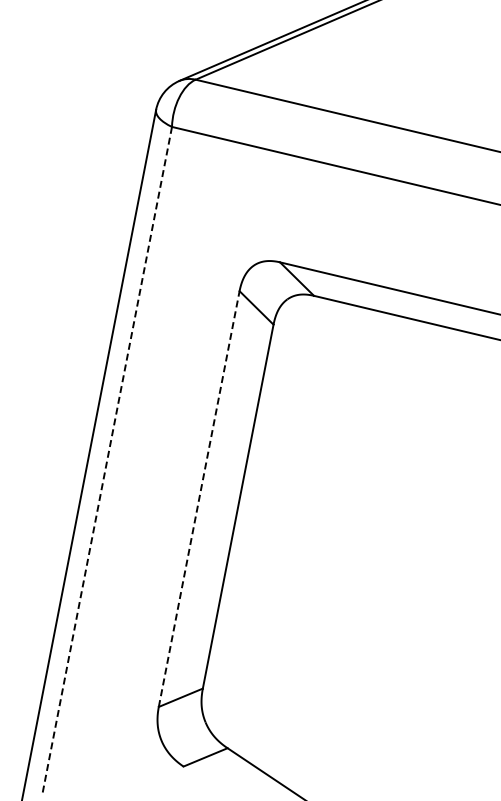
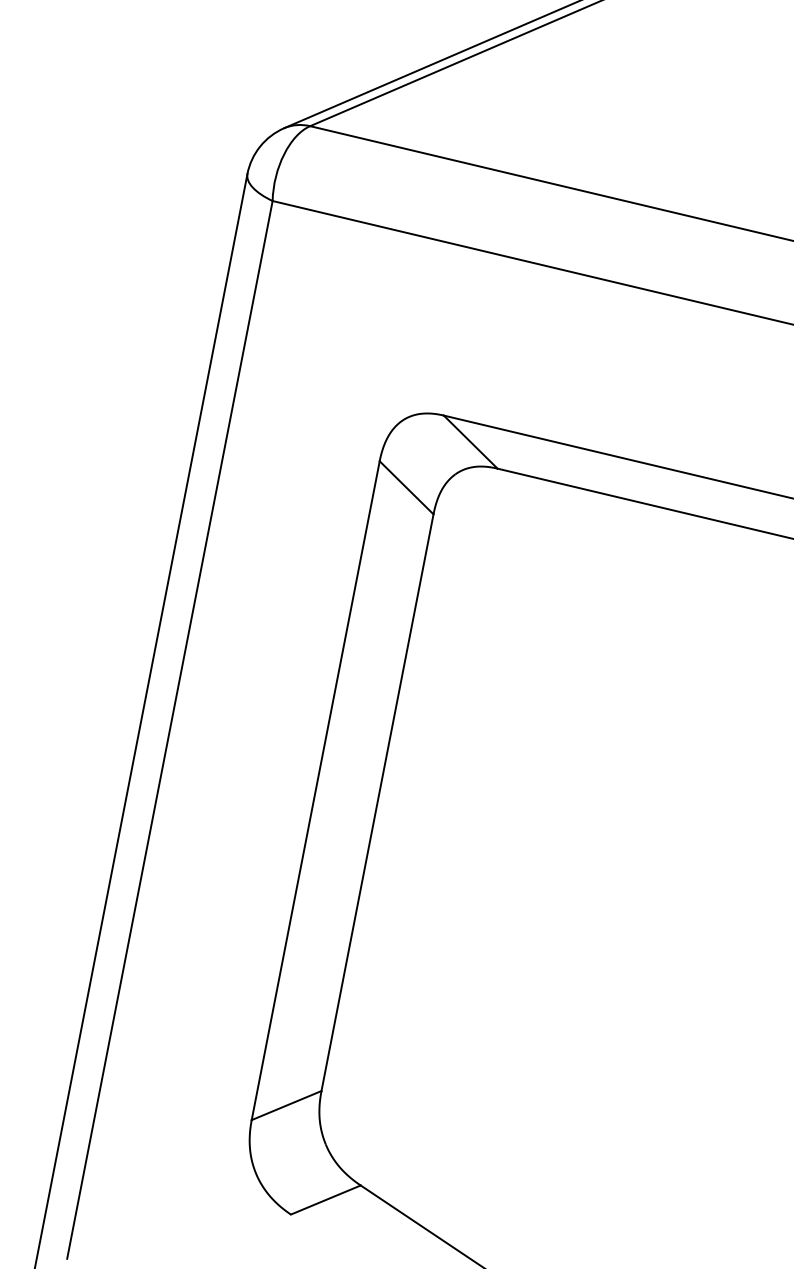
line: (107, 461) -> (170, 731), dashed -> solid
line: (199, 499) -> (316, 791), dashed -> solid

